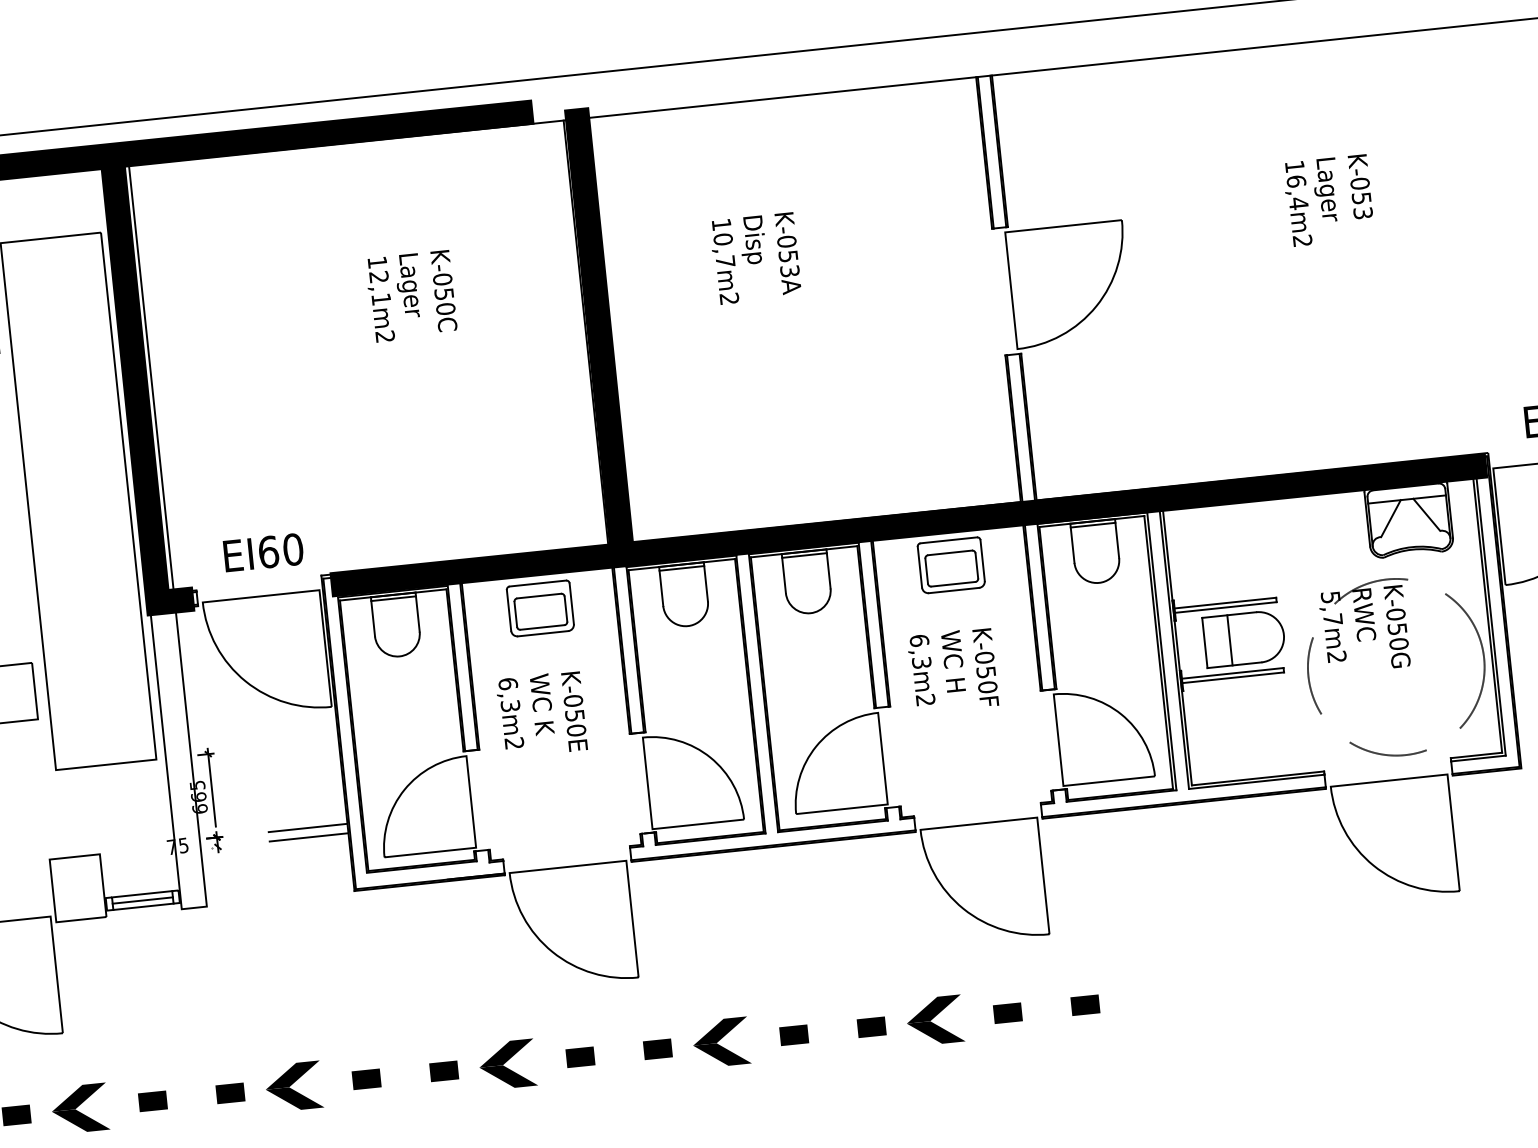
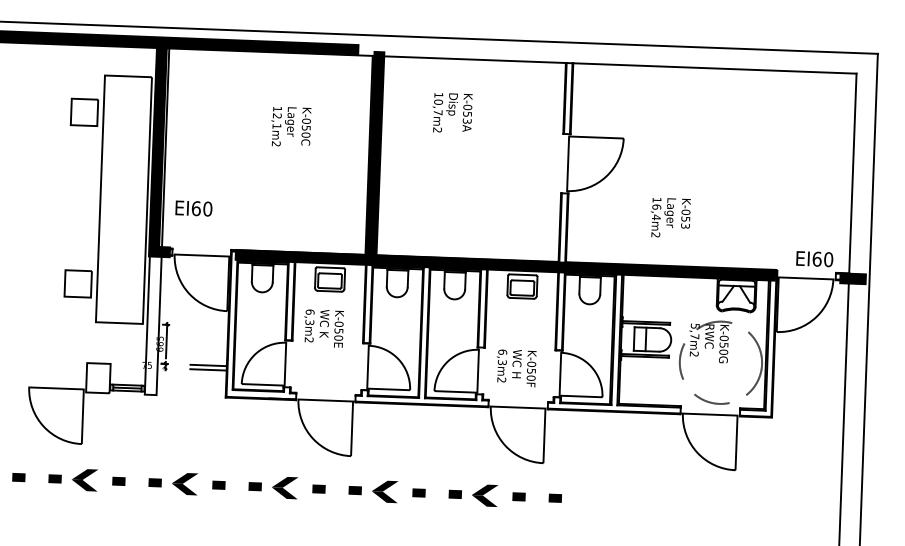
text: (1328, 199) -> (670, 217), moved
text: (755, 257) -> (452, 112), moved
text: (262, 552) -> (193, 208), moved
text: (953, 671) -> (516, 368), moved

